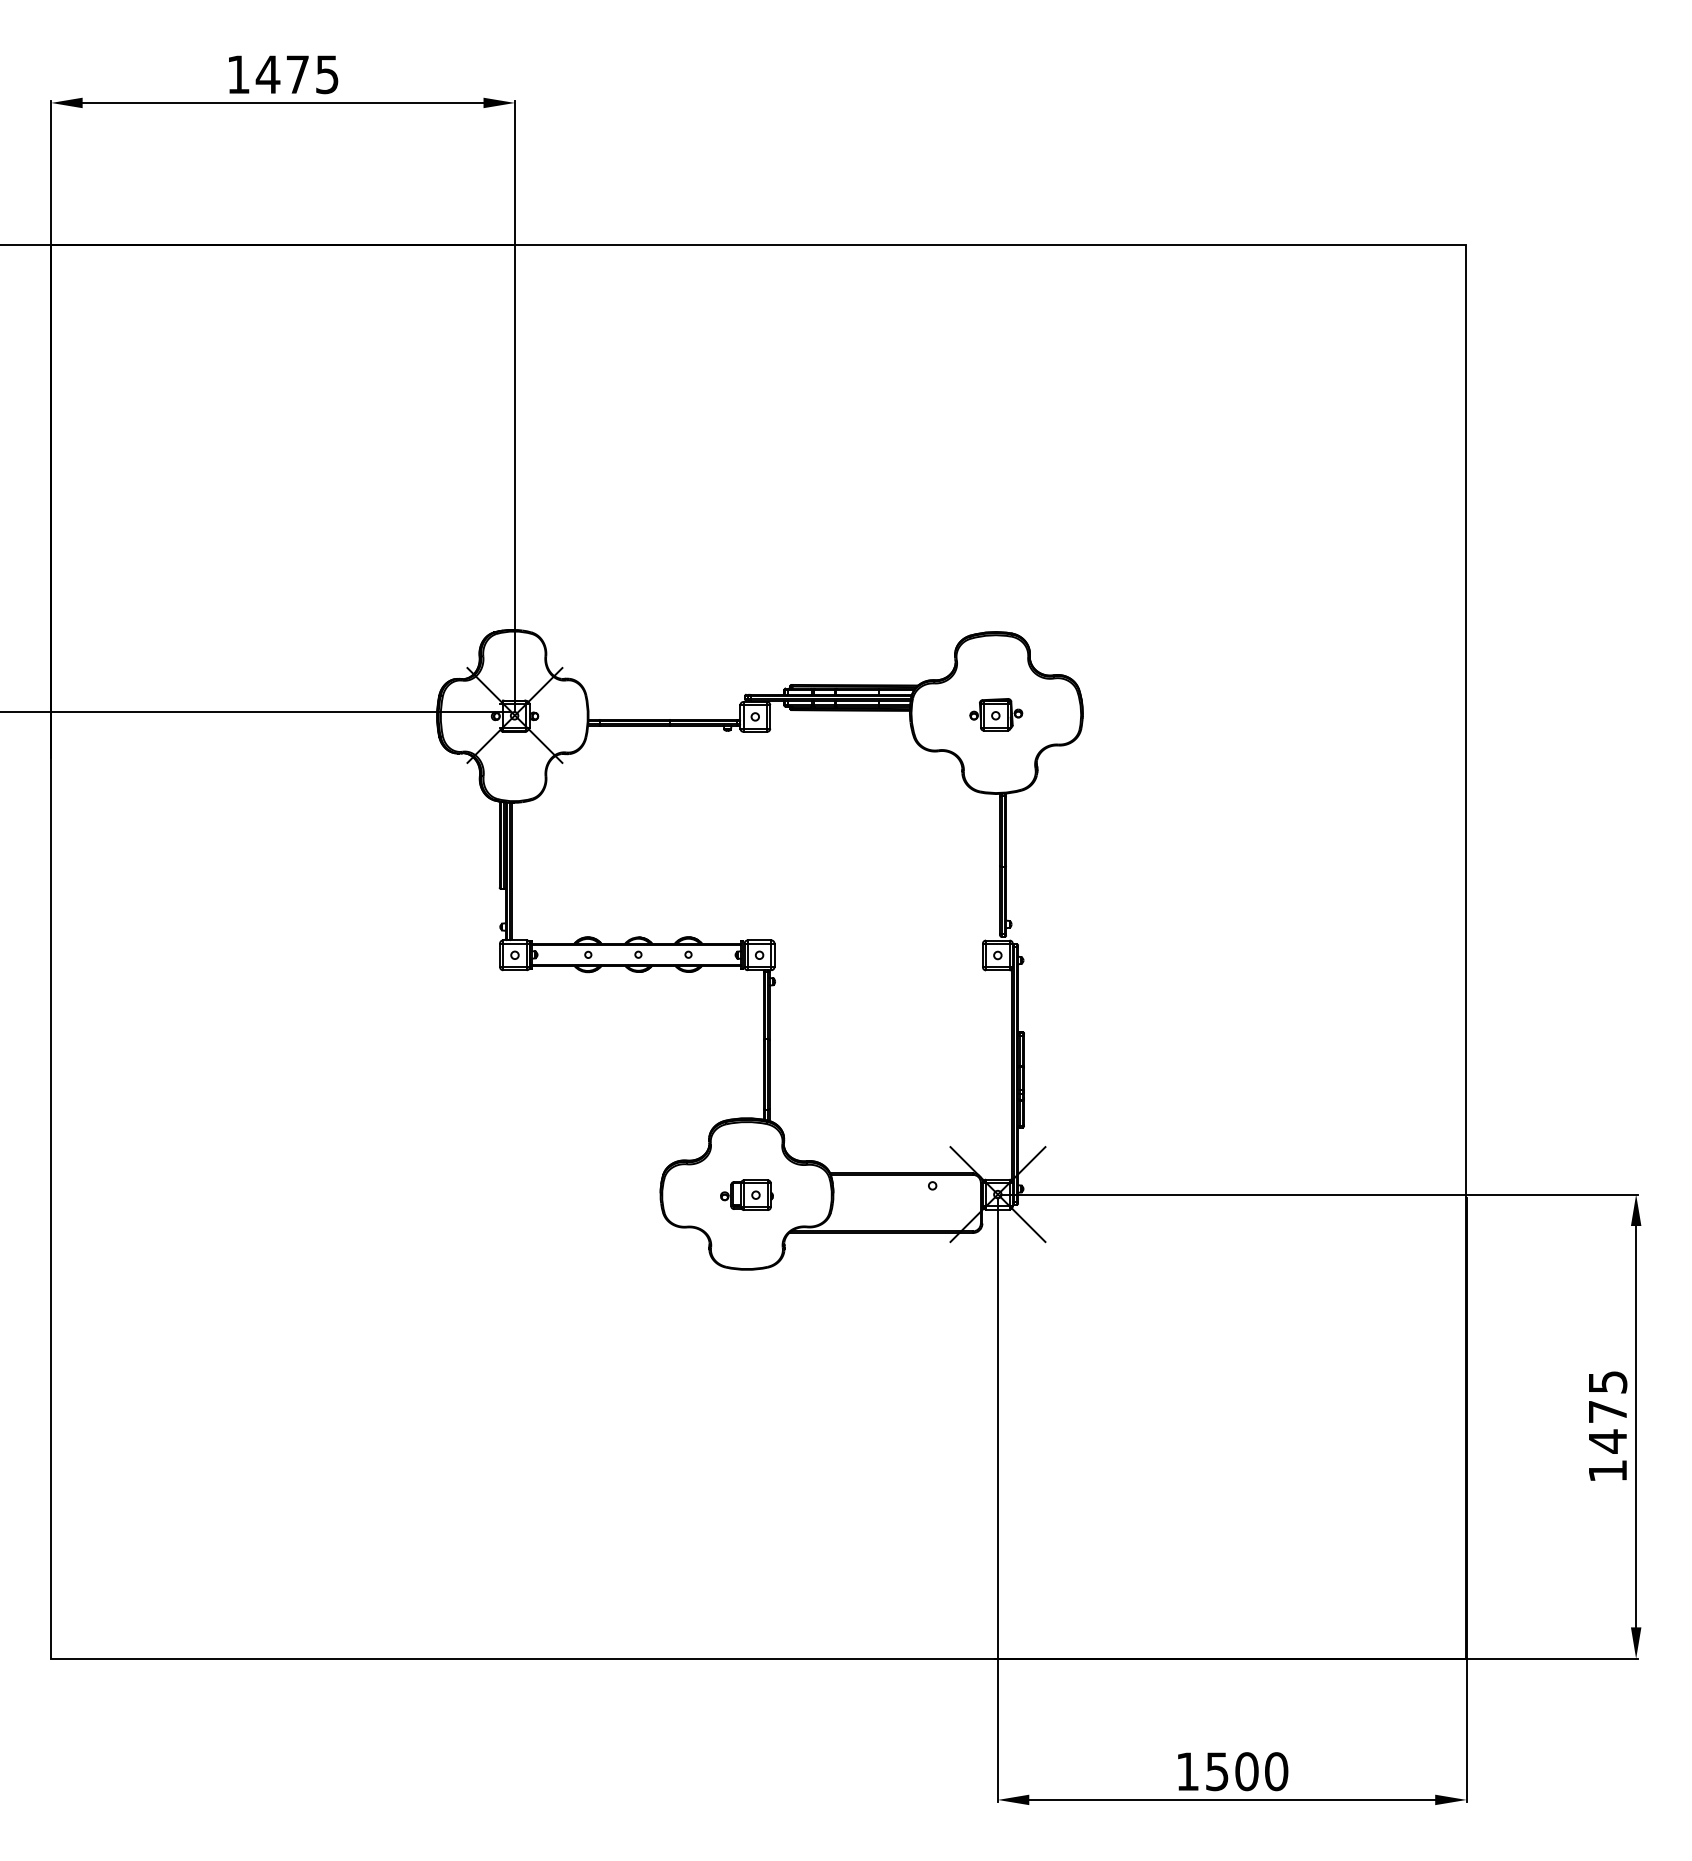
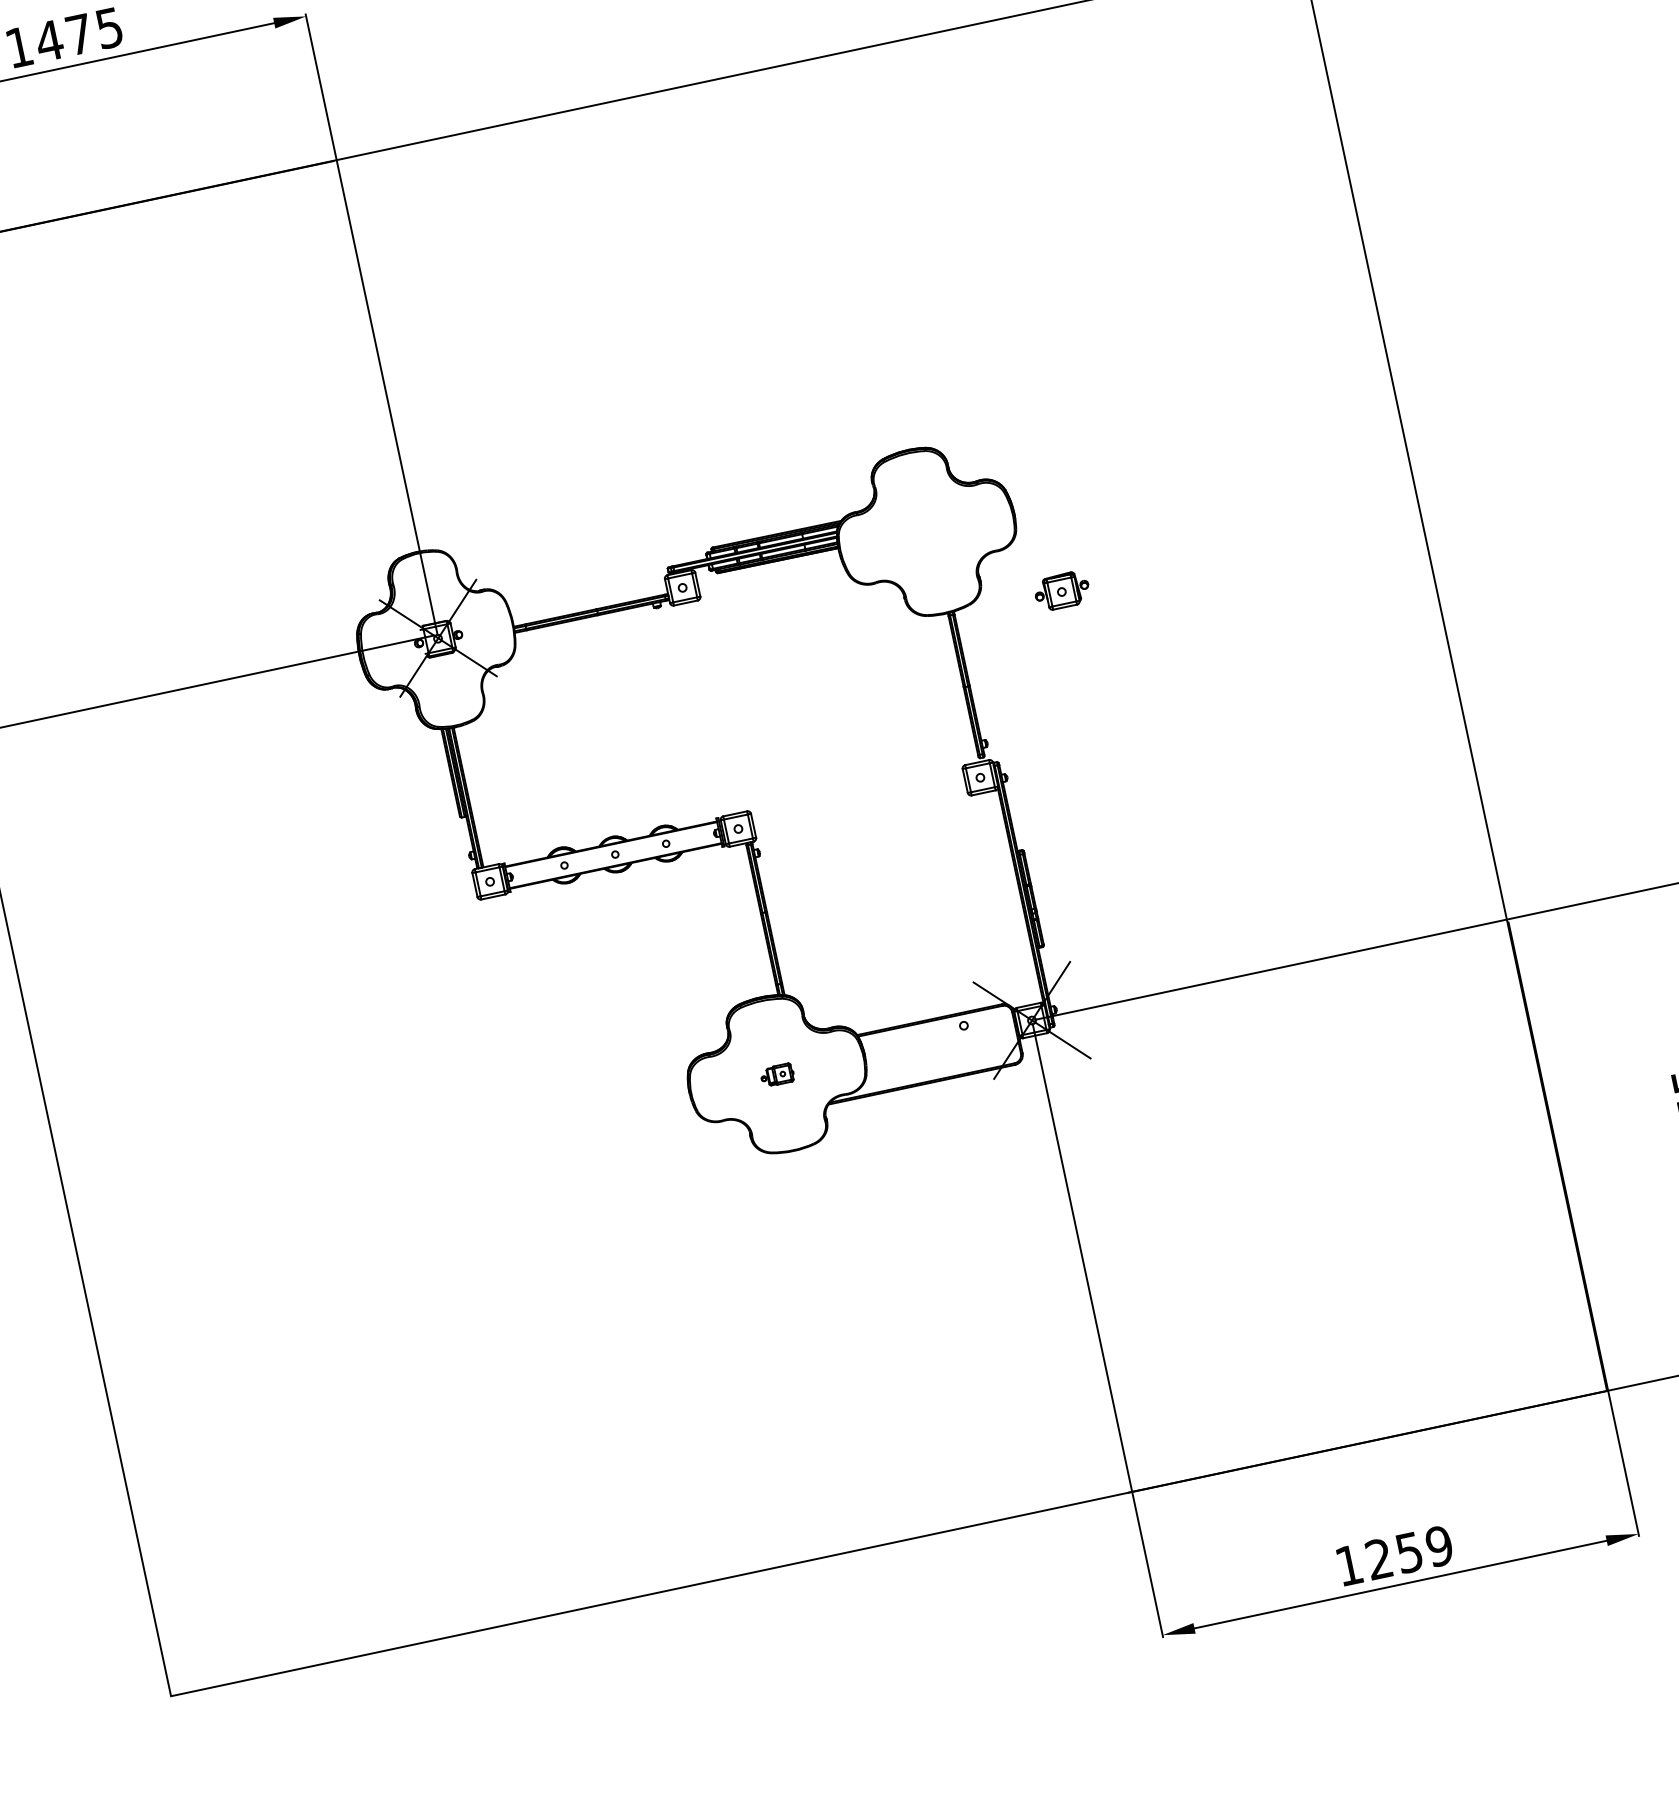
part: (996, 714) -> (1062, 590), moved
part: (746, 1194) -> (776, 1074), size x0.6
text: (1247, 1771) -> (1409, 1552), 1500 -> 1259

